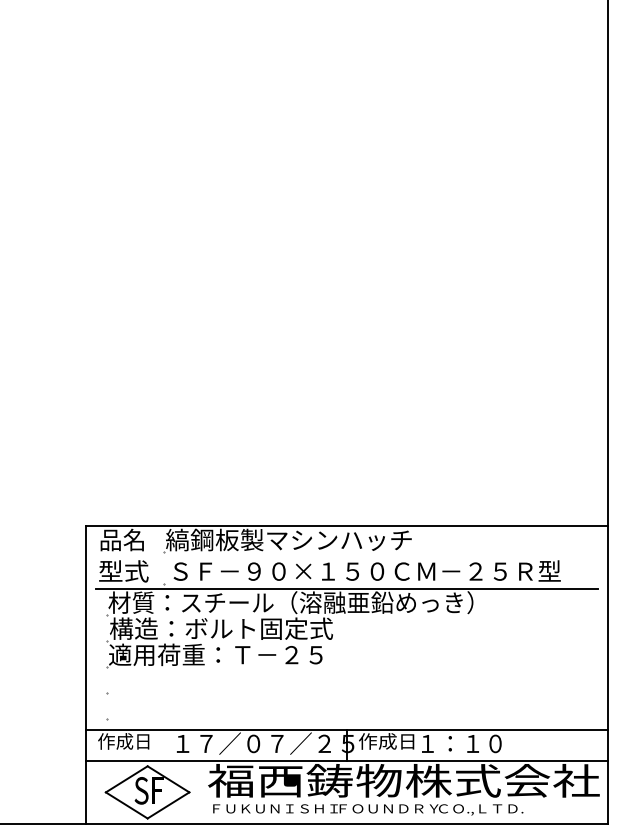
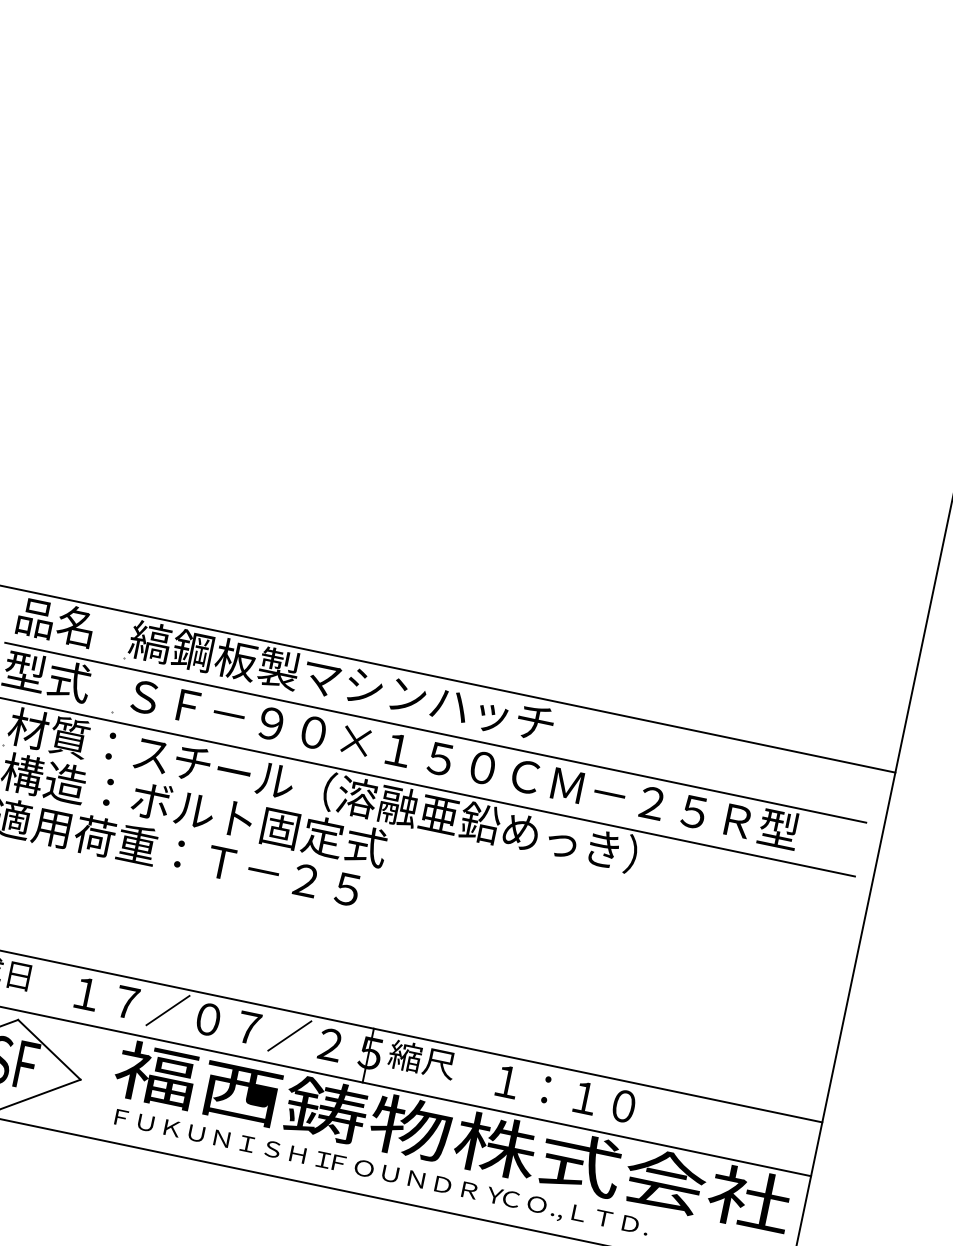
line: (346, 557) -> (434, 732), added
text: (386, 741) -> (437, 1063), 作成日 -> 縮尺

